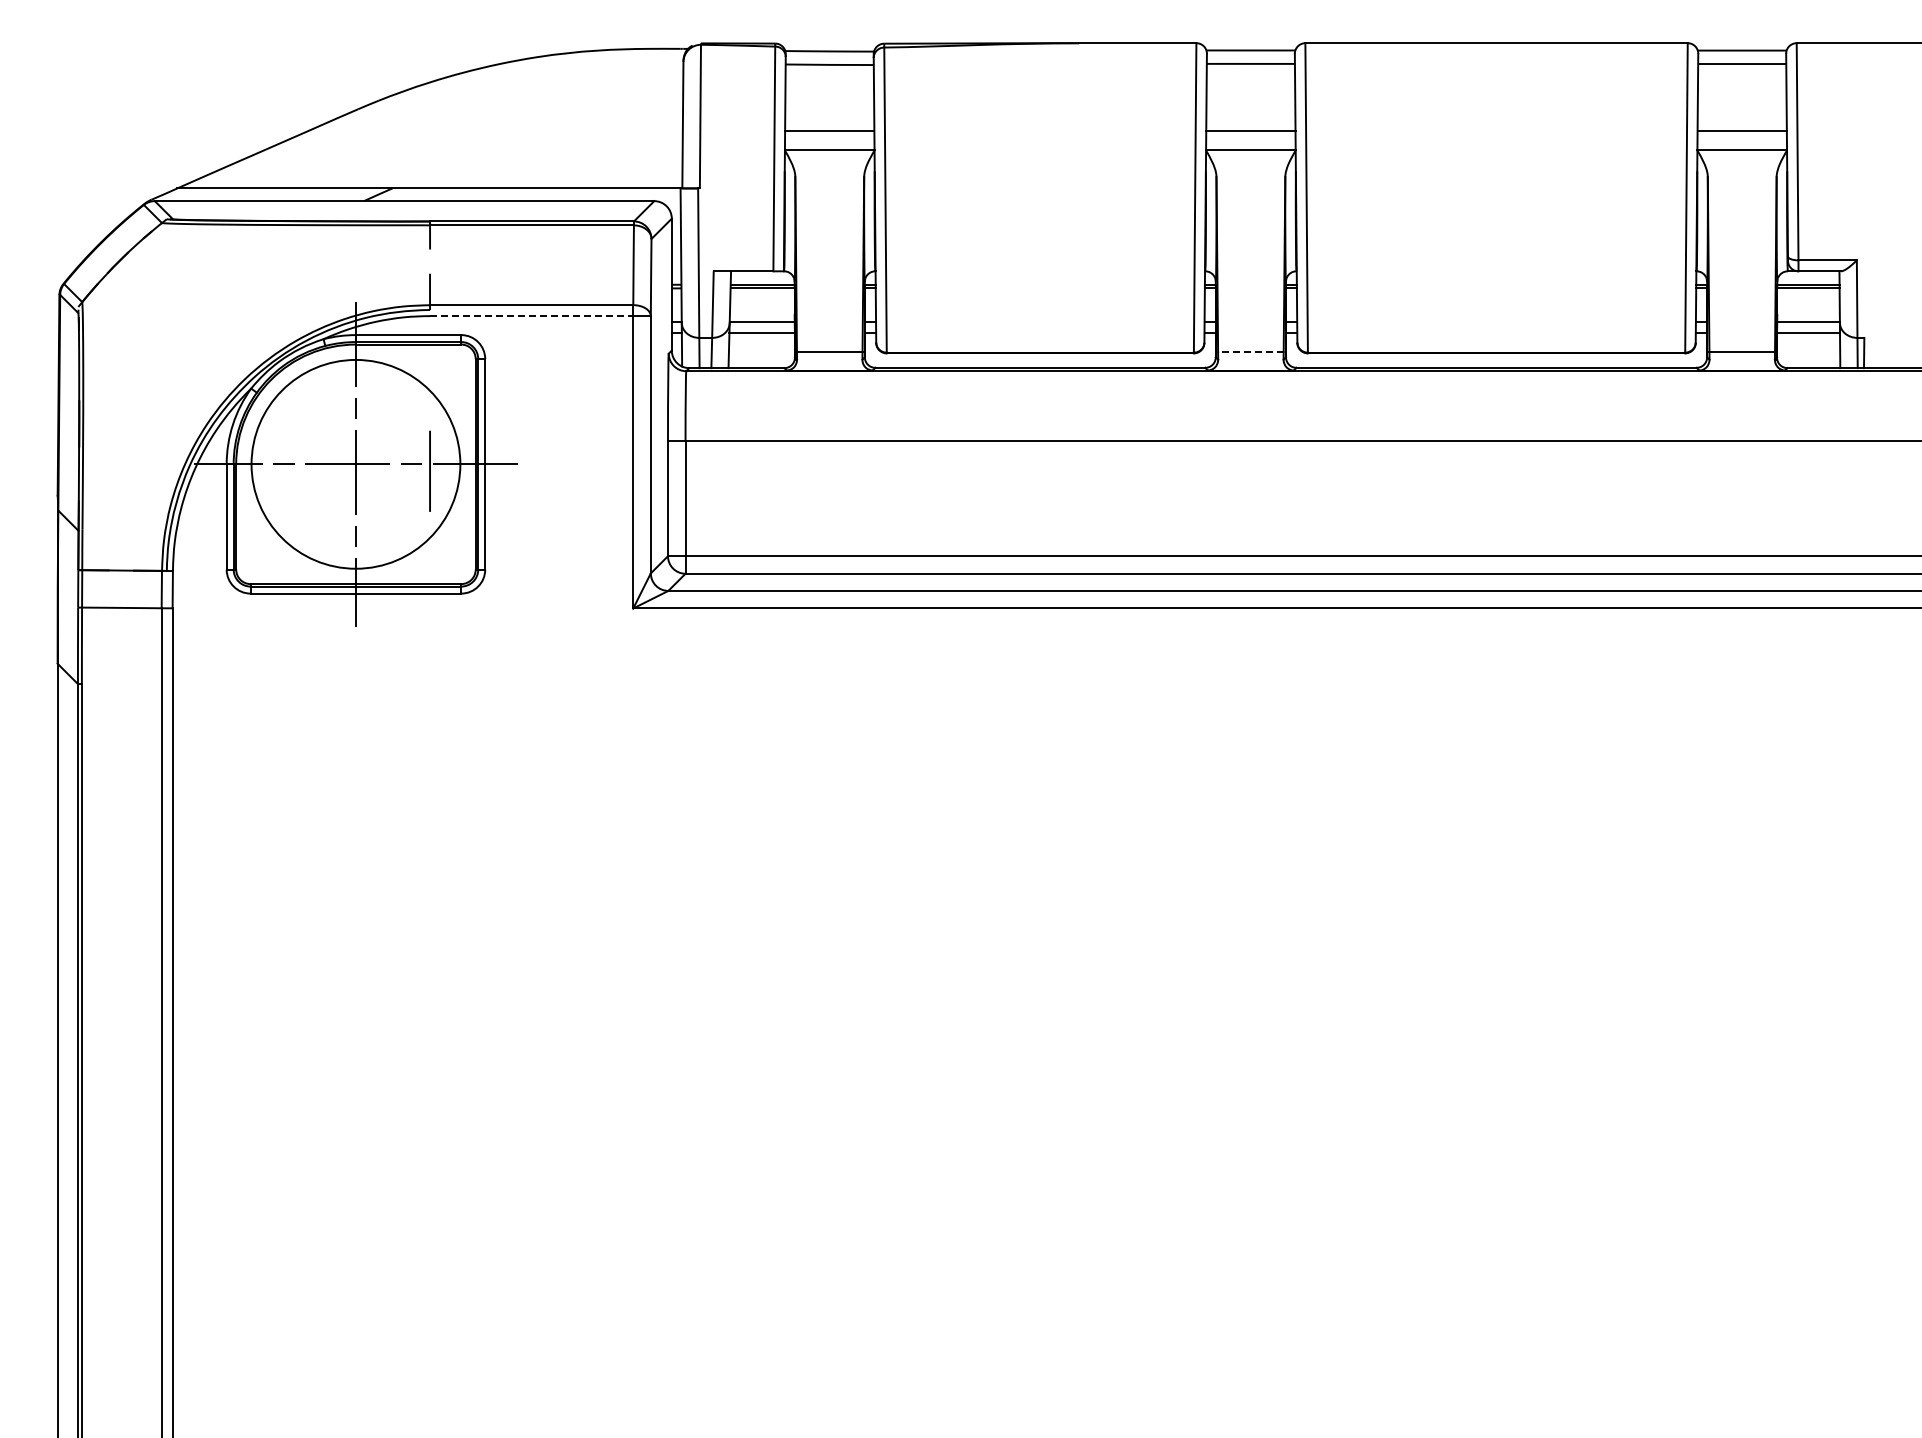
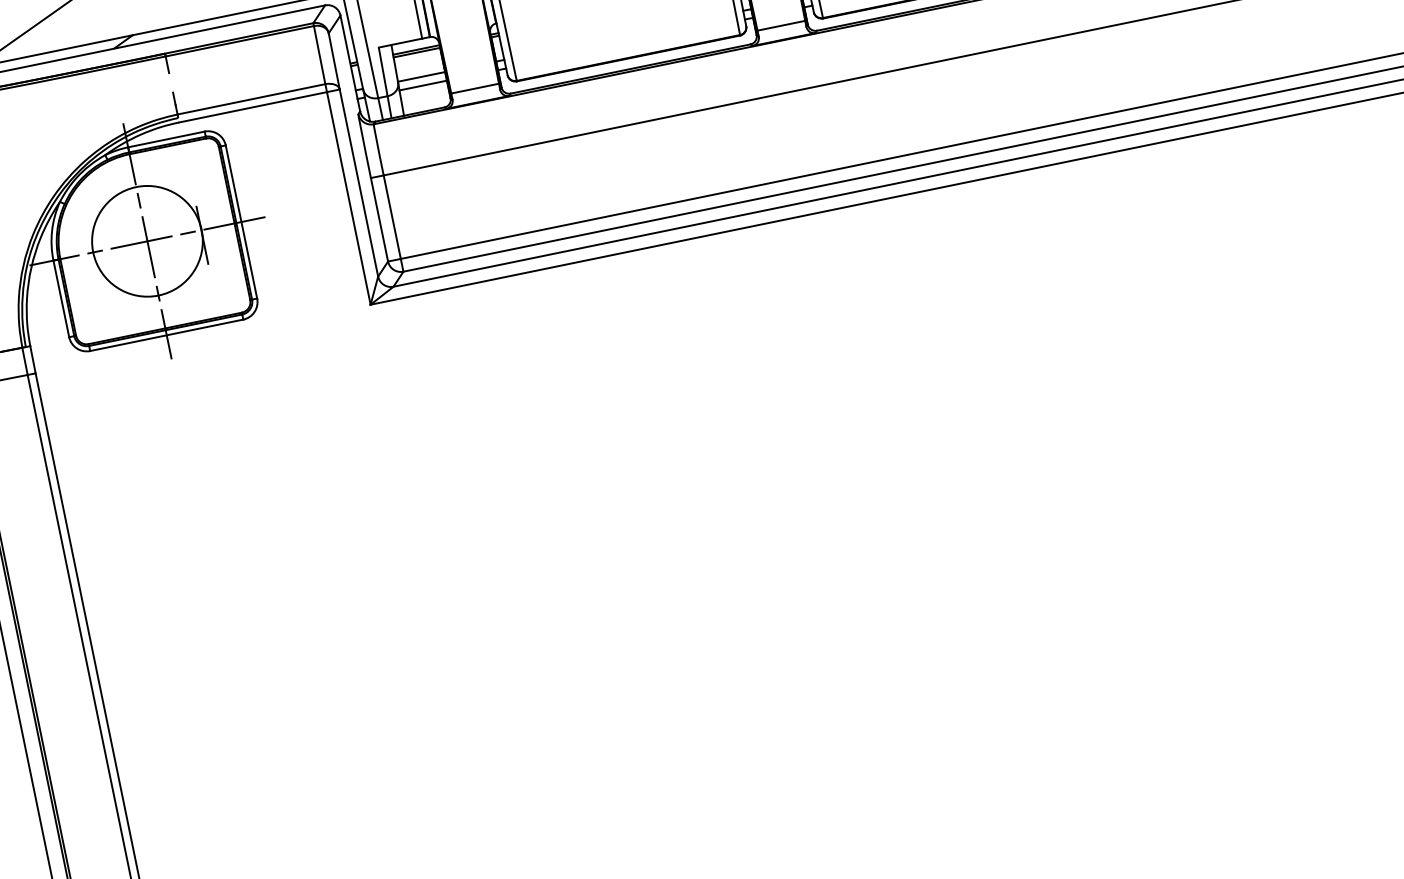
line: (531, 316) -> (253, 107), dashed -> solid
line: (1250, 351) -> (781, 25), dashed -> solid
circle: (355, 463) -> (147, 240), size x0.71

